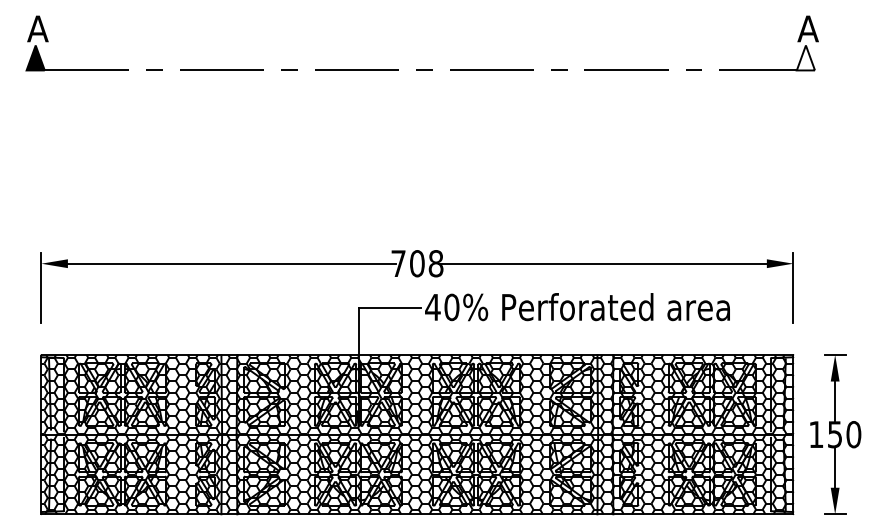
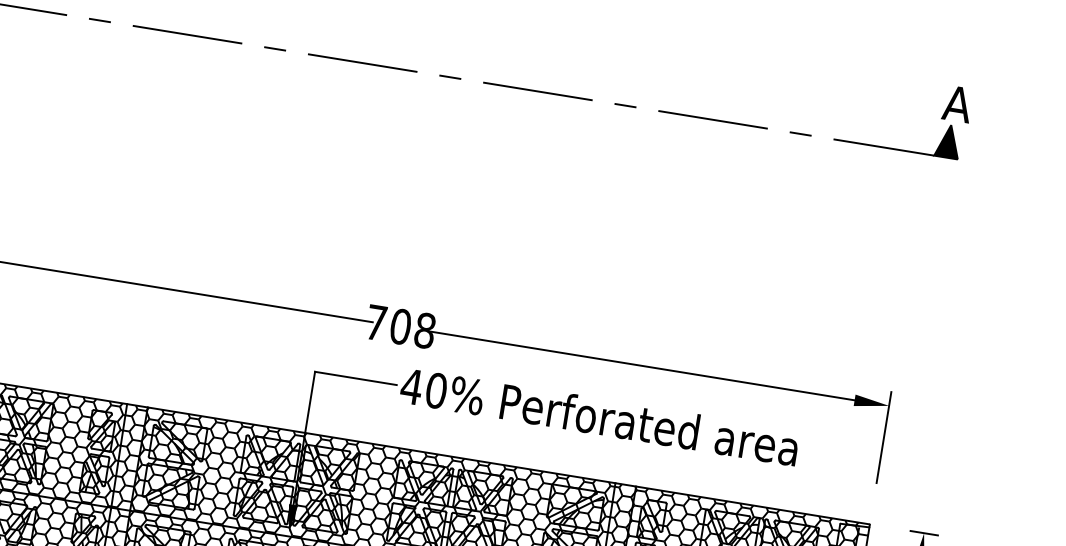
fill: (805, 57) -> (948, 140), added

